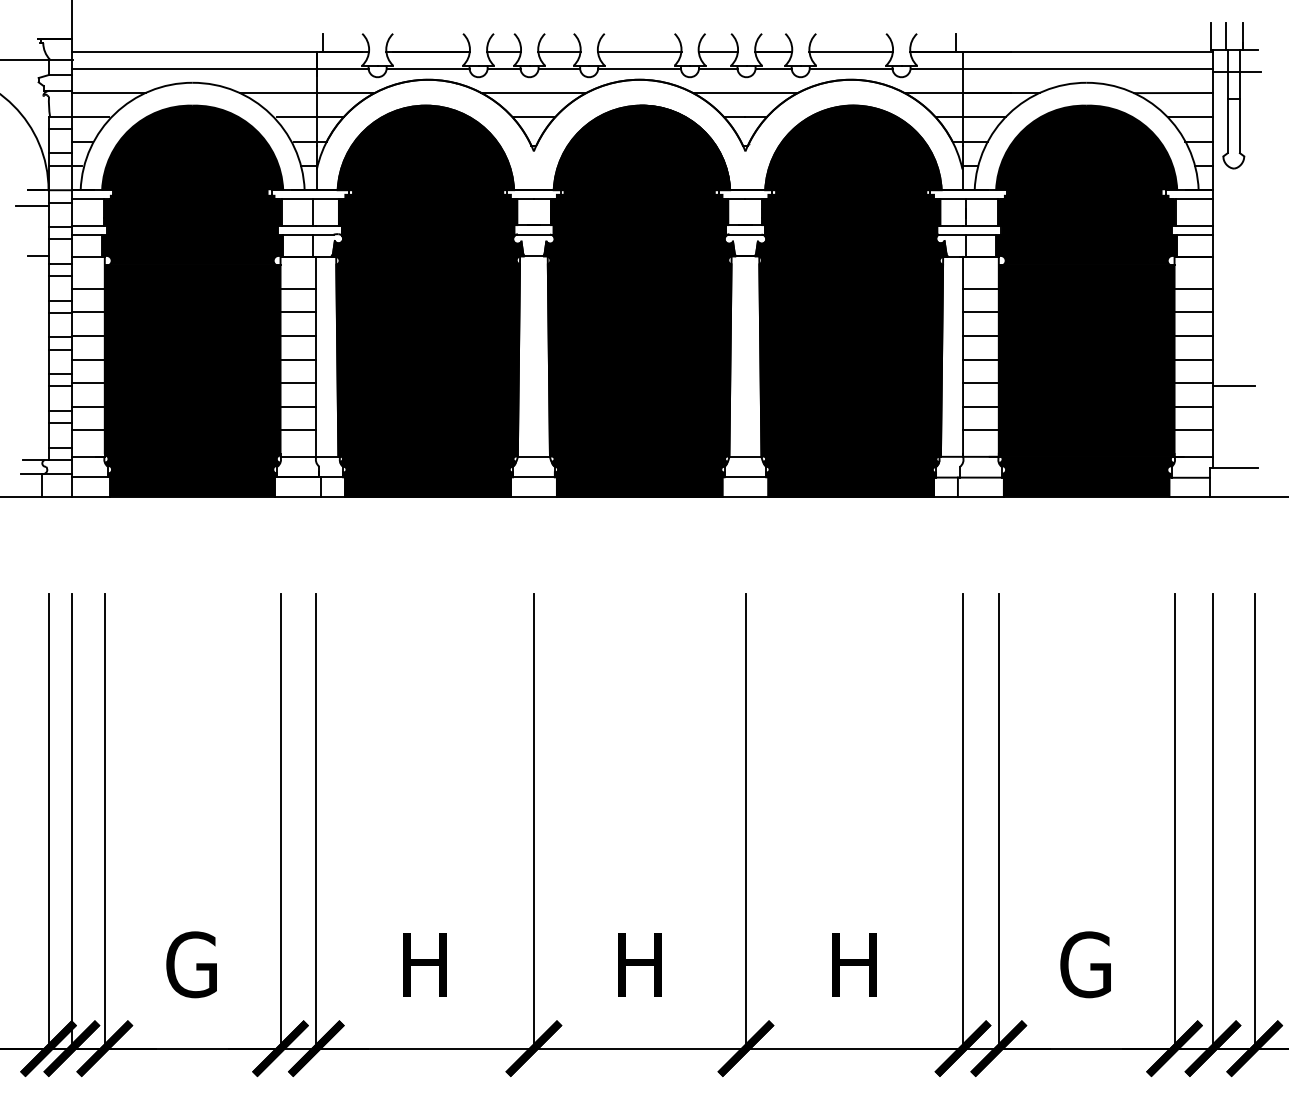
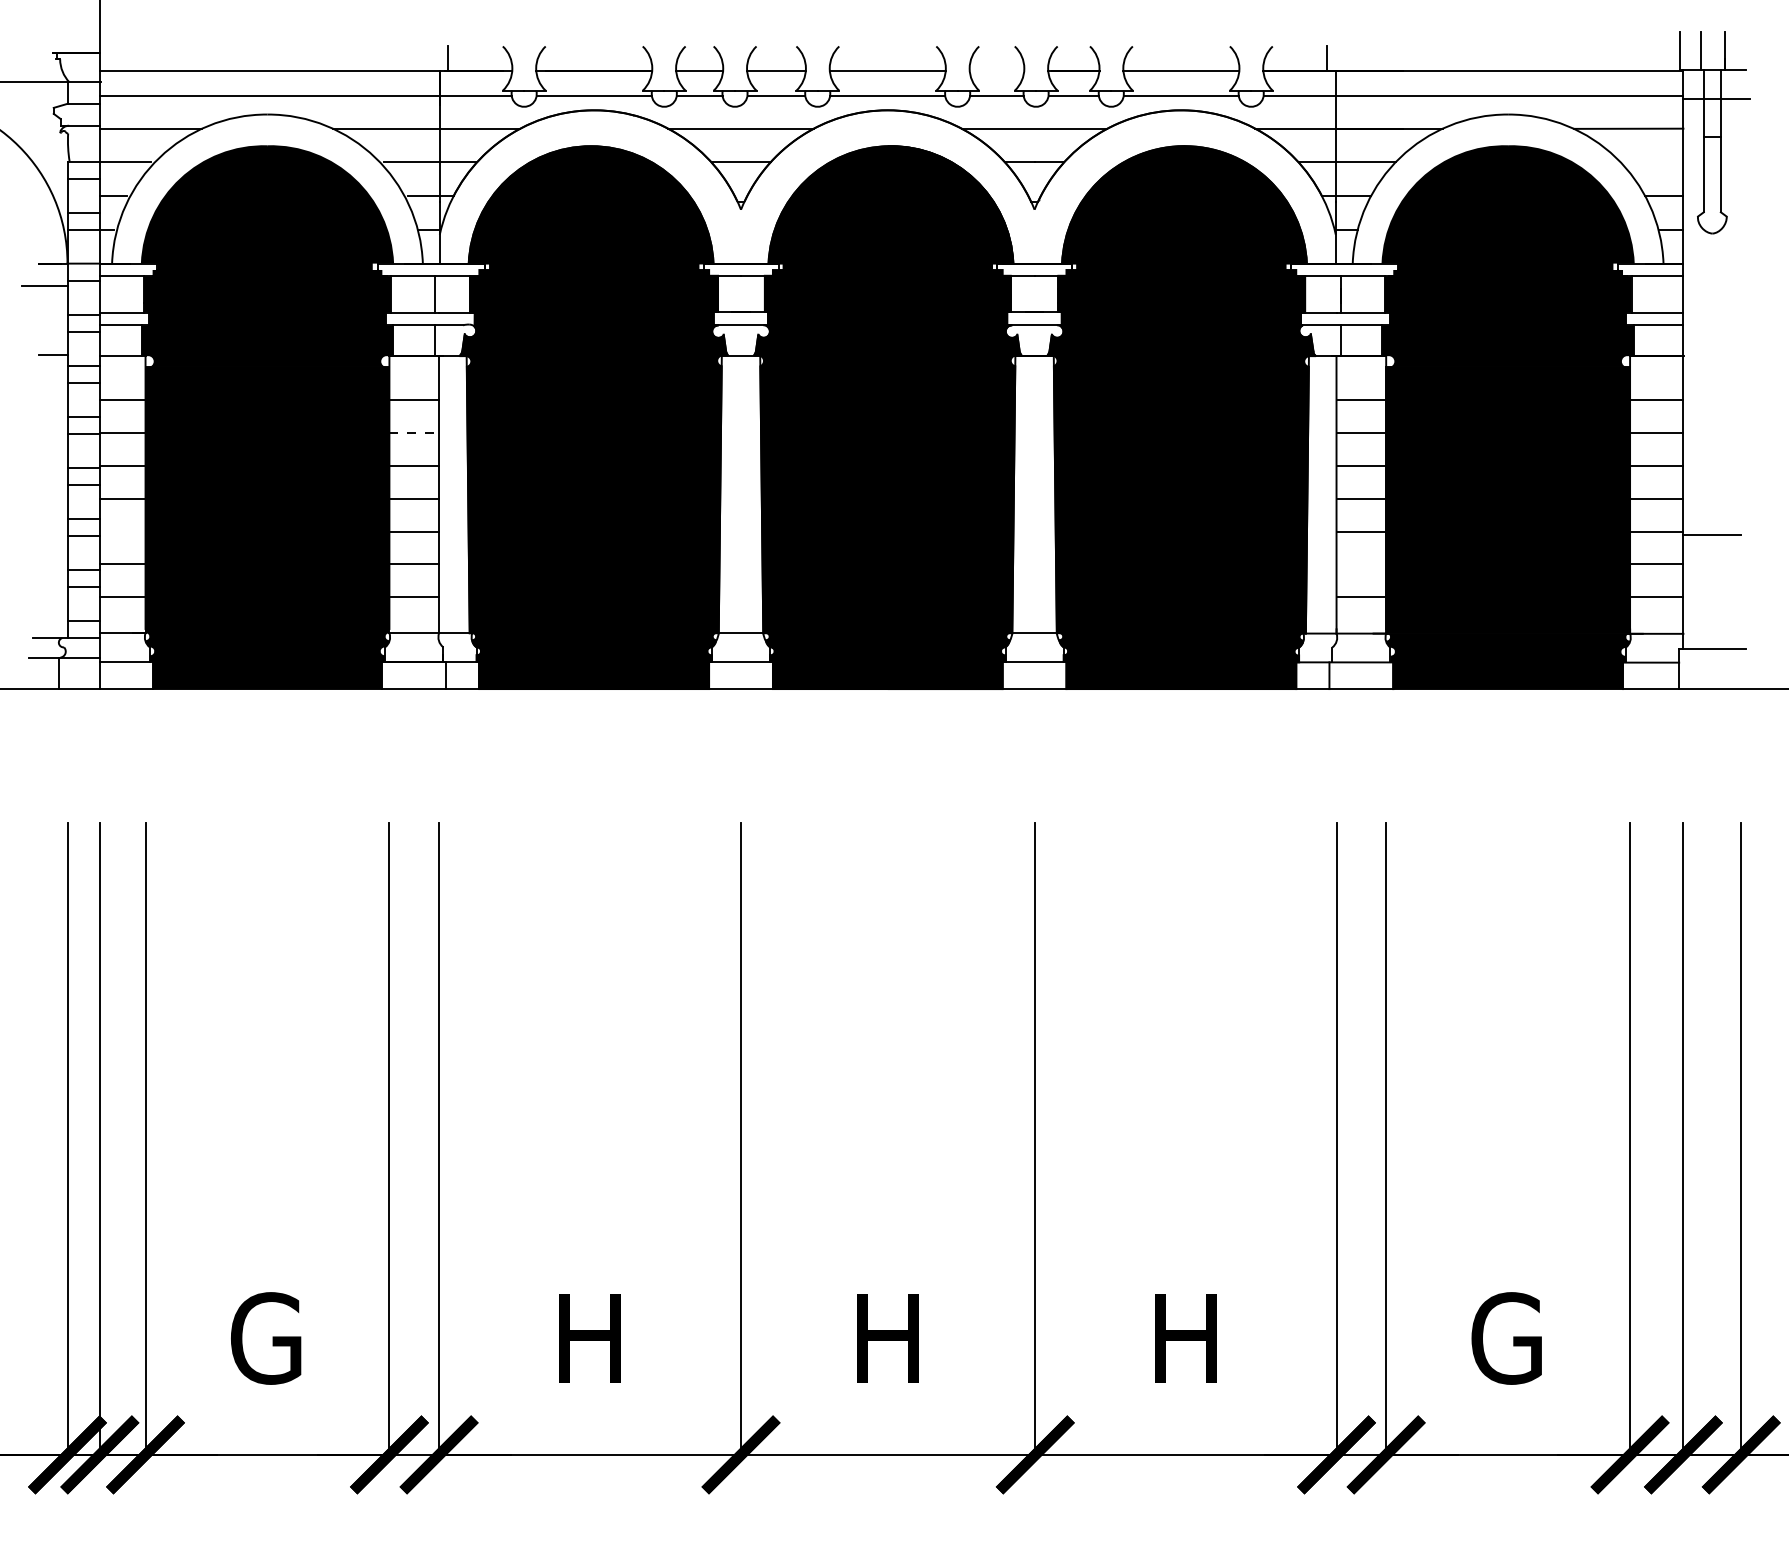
line: (718, 51) -> (996, 71), removed
line: (1189, 117) -> (1651, 162), removed
line: (298, 312) -> (414, 433), solid -> dashed
line: (88, 383) -> (122, 531), removed
line: (981, 407) -> (1361, 564), removed

